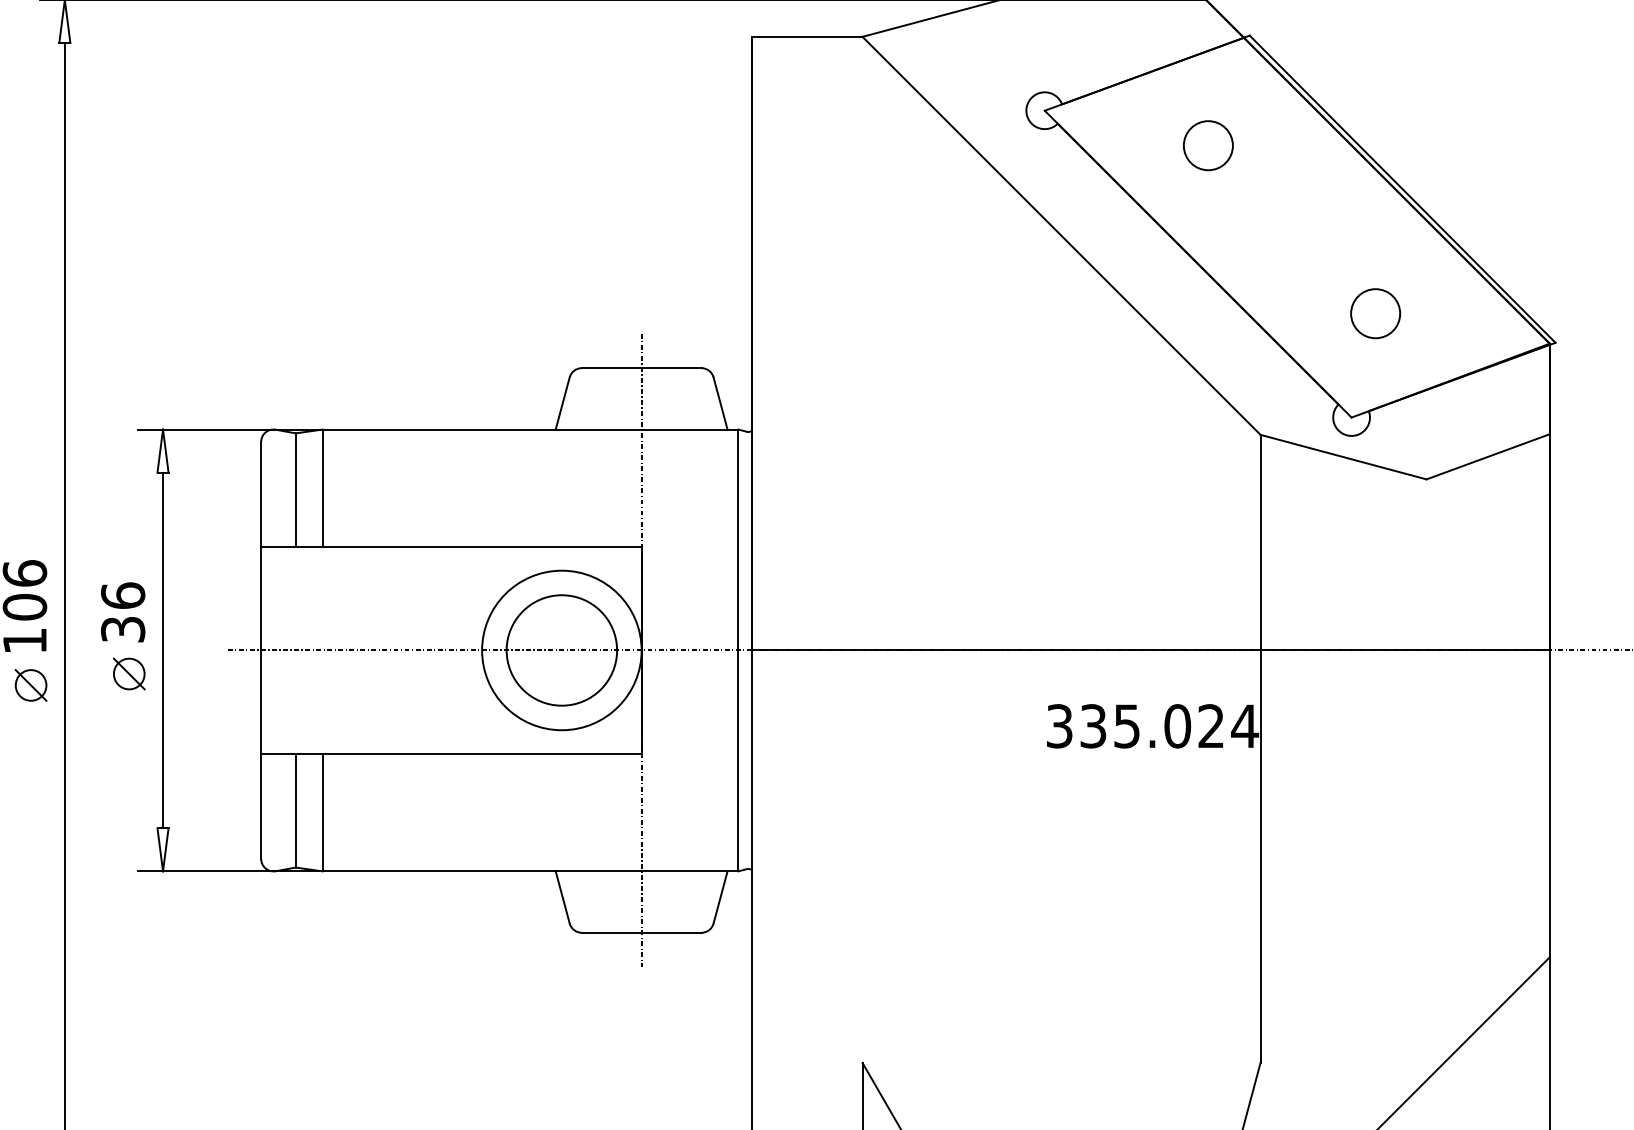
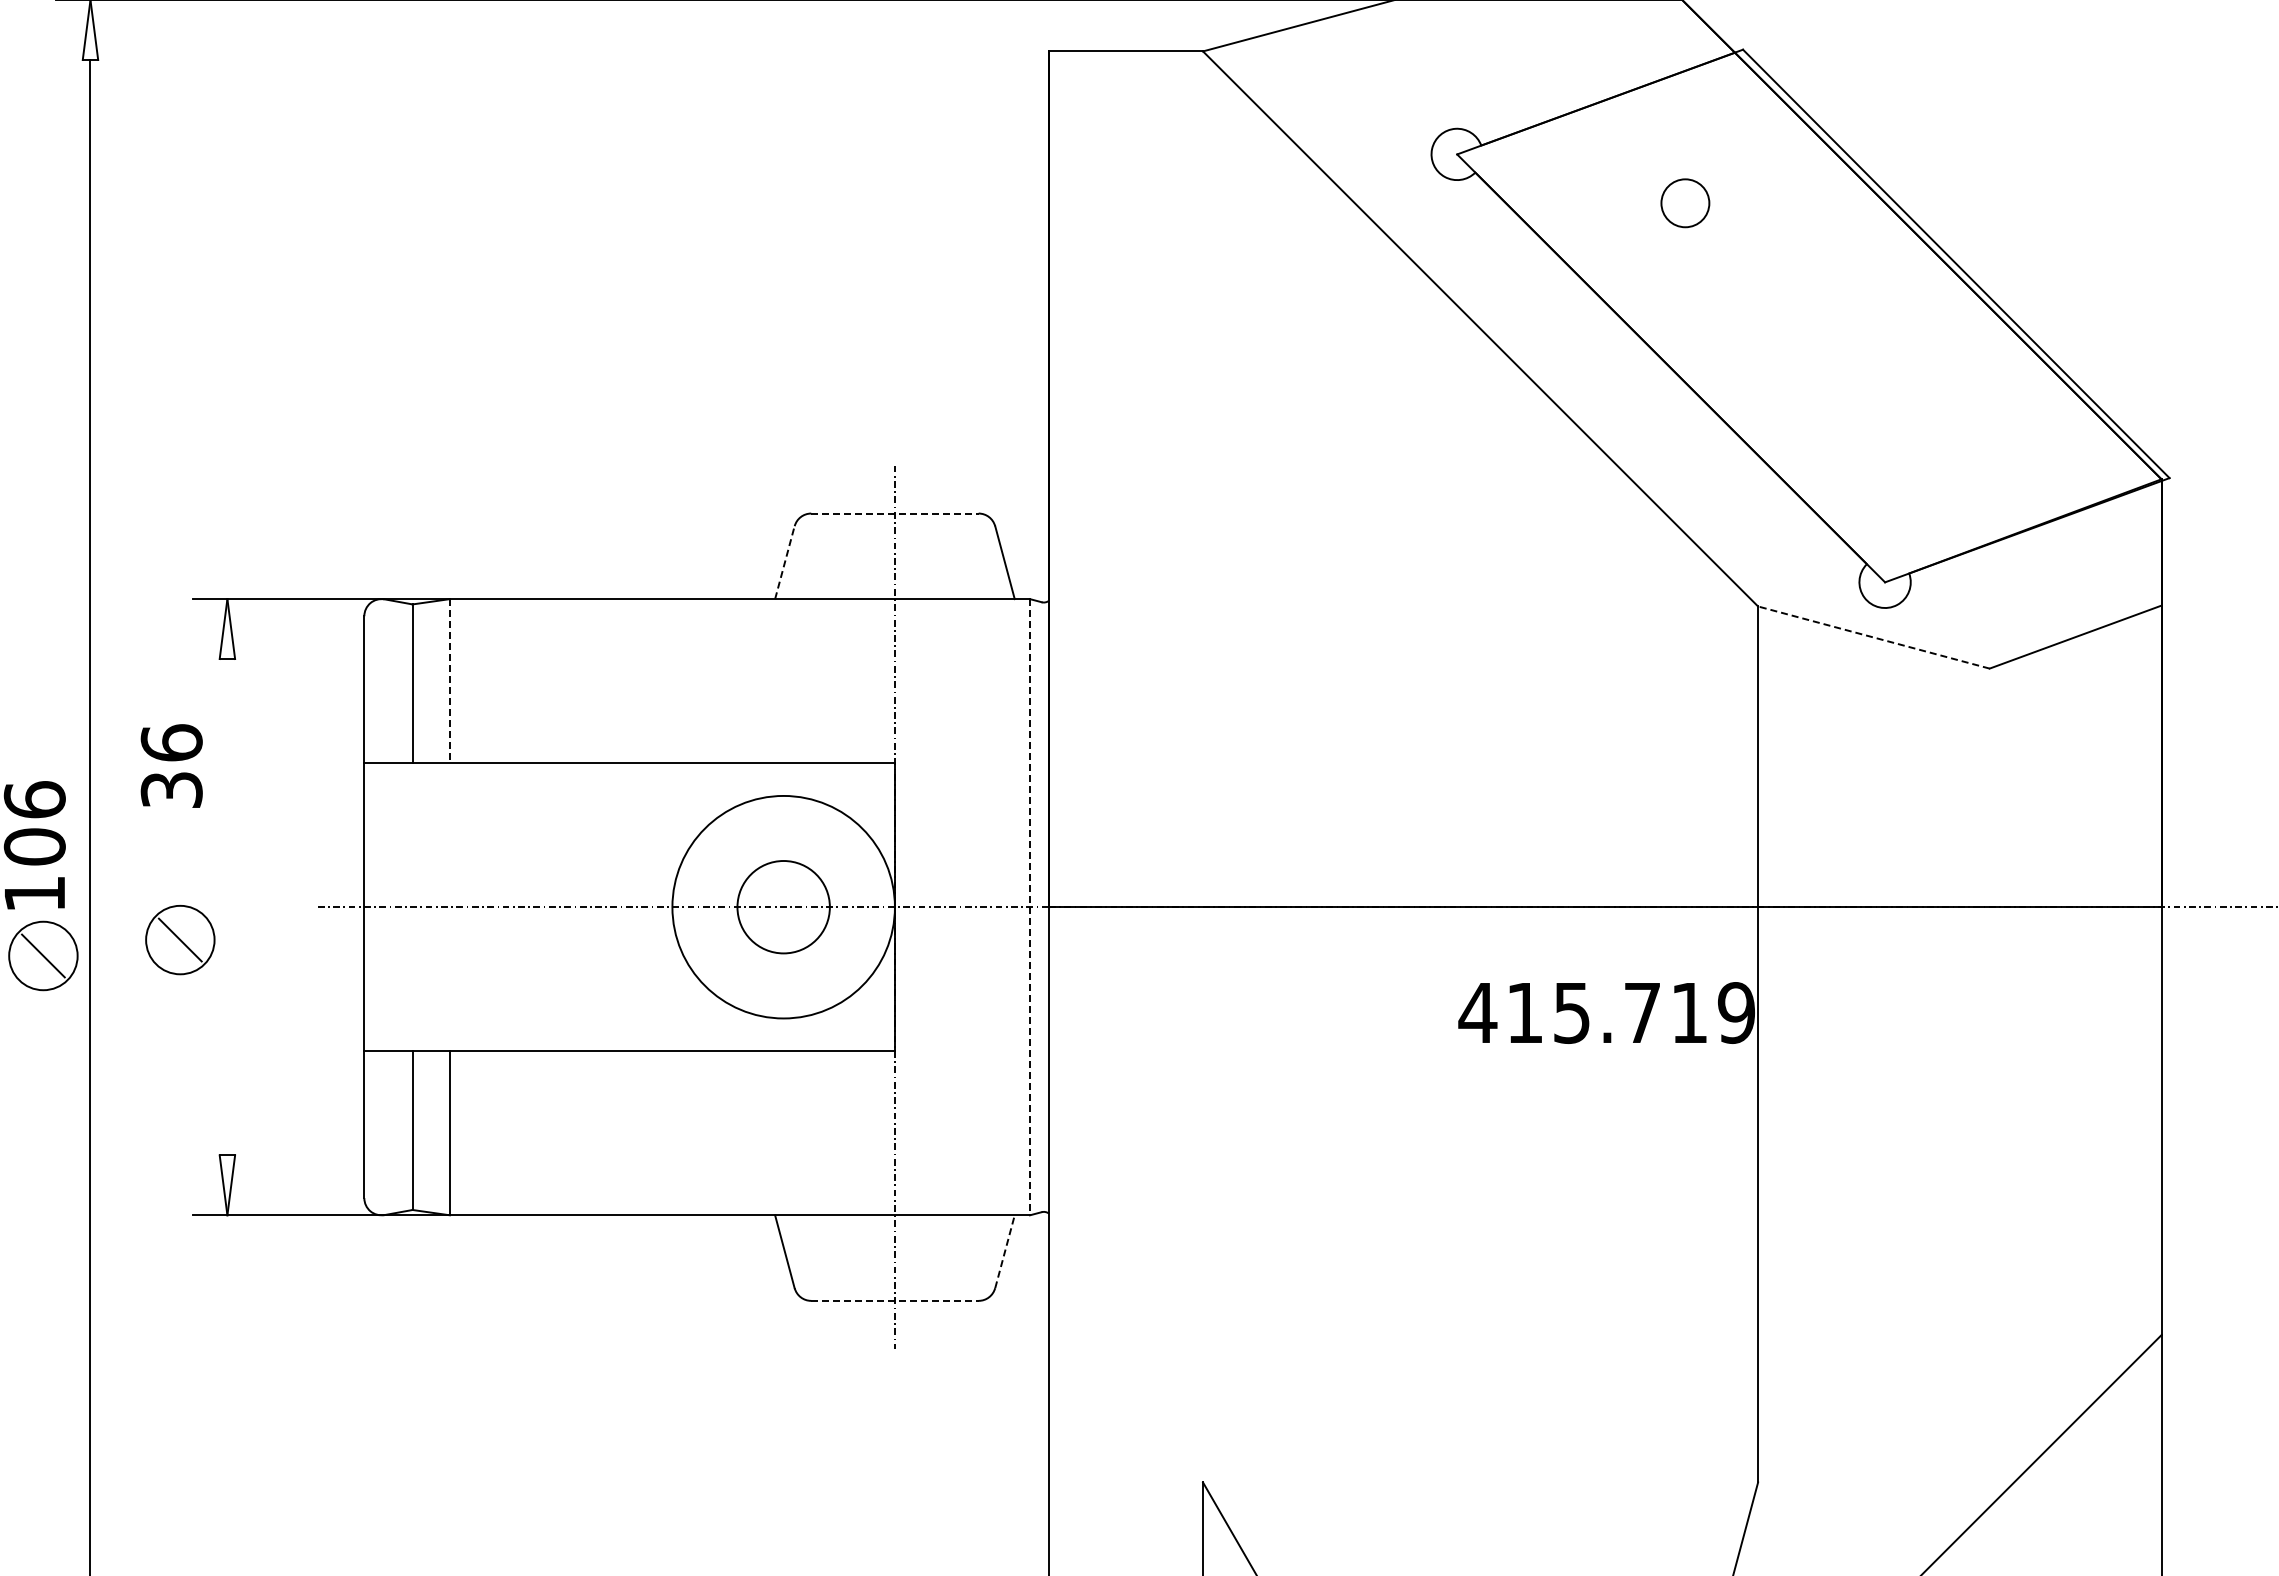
circle: (1208, 145) -> (1685, 203), size x0.7
circle: (1375, 313) -> (1918, 437), removed
line: (641, 368) -> (894, 513), solid -> dashed
line: (562, 403) -> (784, 562), solid -> dashed
line: (1343, 457) -> (1873, 637), solid -> dashed
line: (322, 488) -> (449, 681), solid -> dashed
text: (122, 611) -> (171, 765), moved
line: (163, 650) -> (227, 907), removed
circle: (561, 650) -> (783, 907), size x0.6
line: (738, 650) -> (1029, 907), solid -> dashed
circle: (128, 673) -> (179, 939), size x1.6
circle: (31, 685) -> (43, 955), size x1.6
text: (1152, 725) -> (1607, 1012), 335.024 -> 415.719
line: (720, 897) -> (1005, 1251), solid -> dashed
line: (641, 932) -> (894, 1300), solid -> dashed

